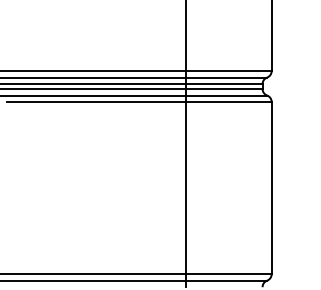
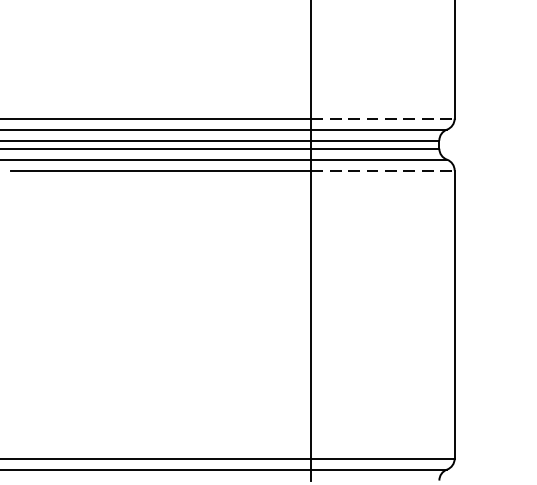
line: (228, 71) -> (382, 119), solid -> dashed
line: (228, 102) -> (382, 171), solid -> dashed

